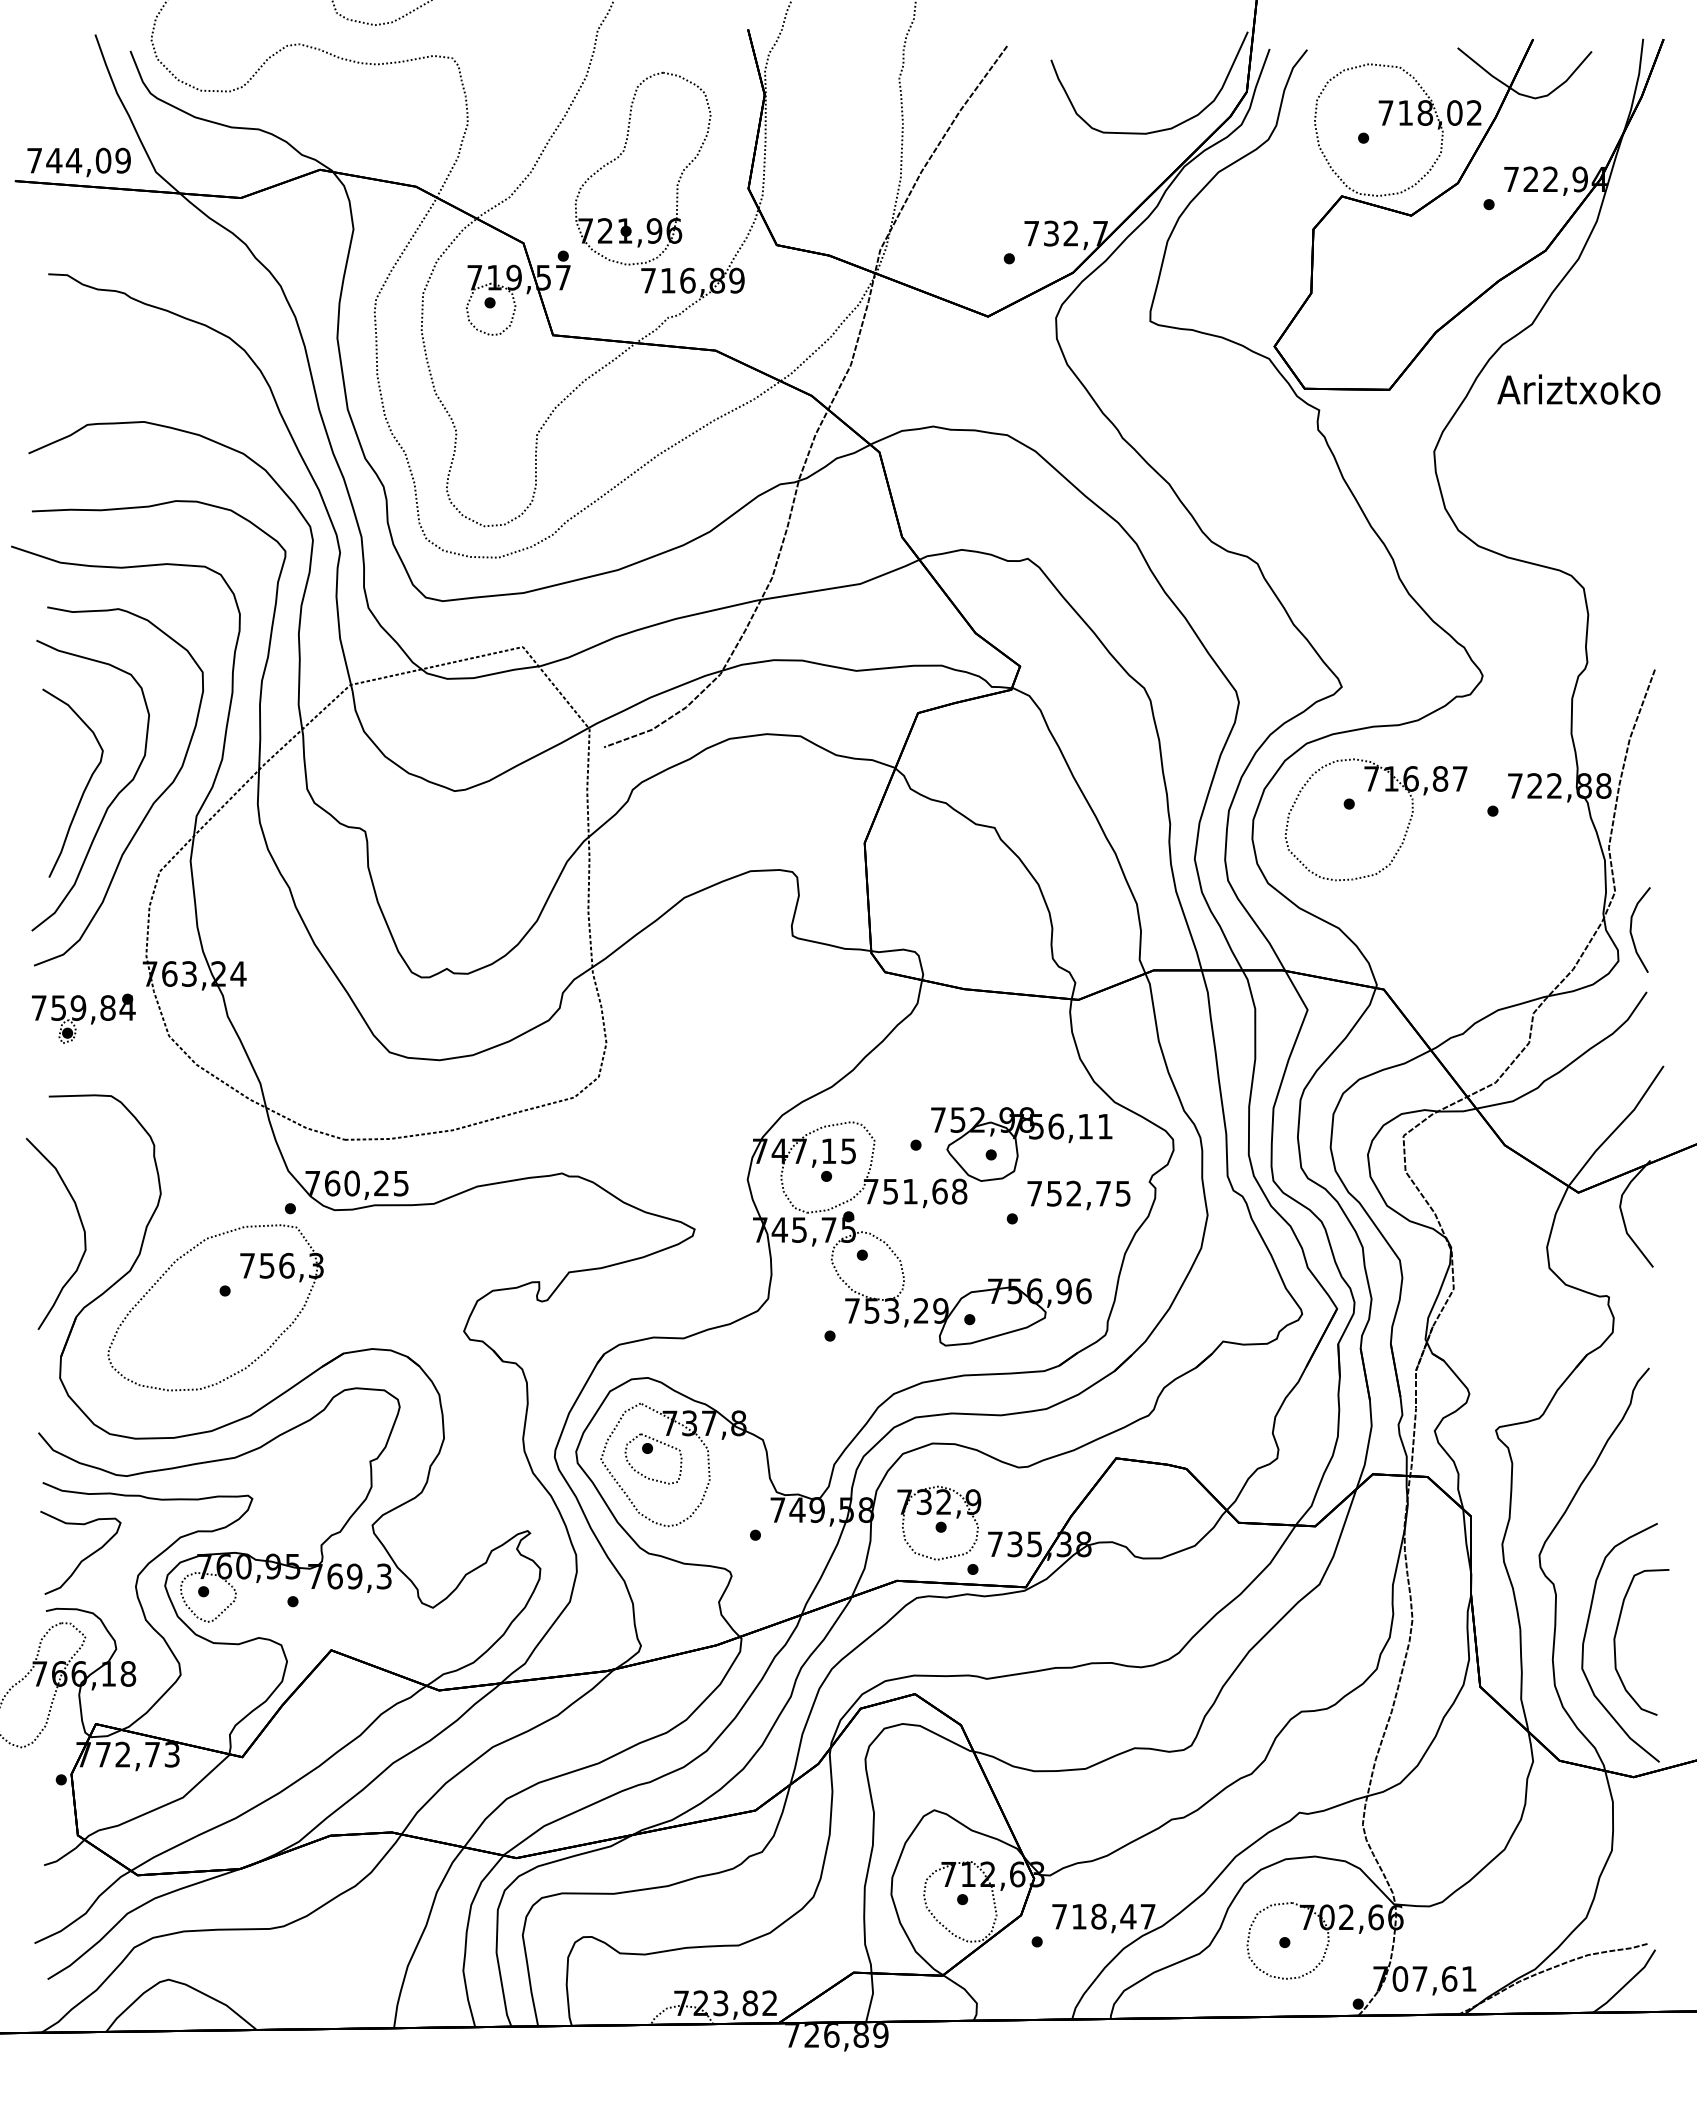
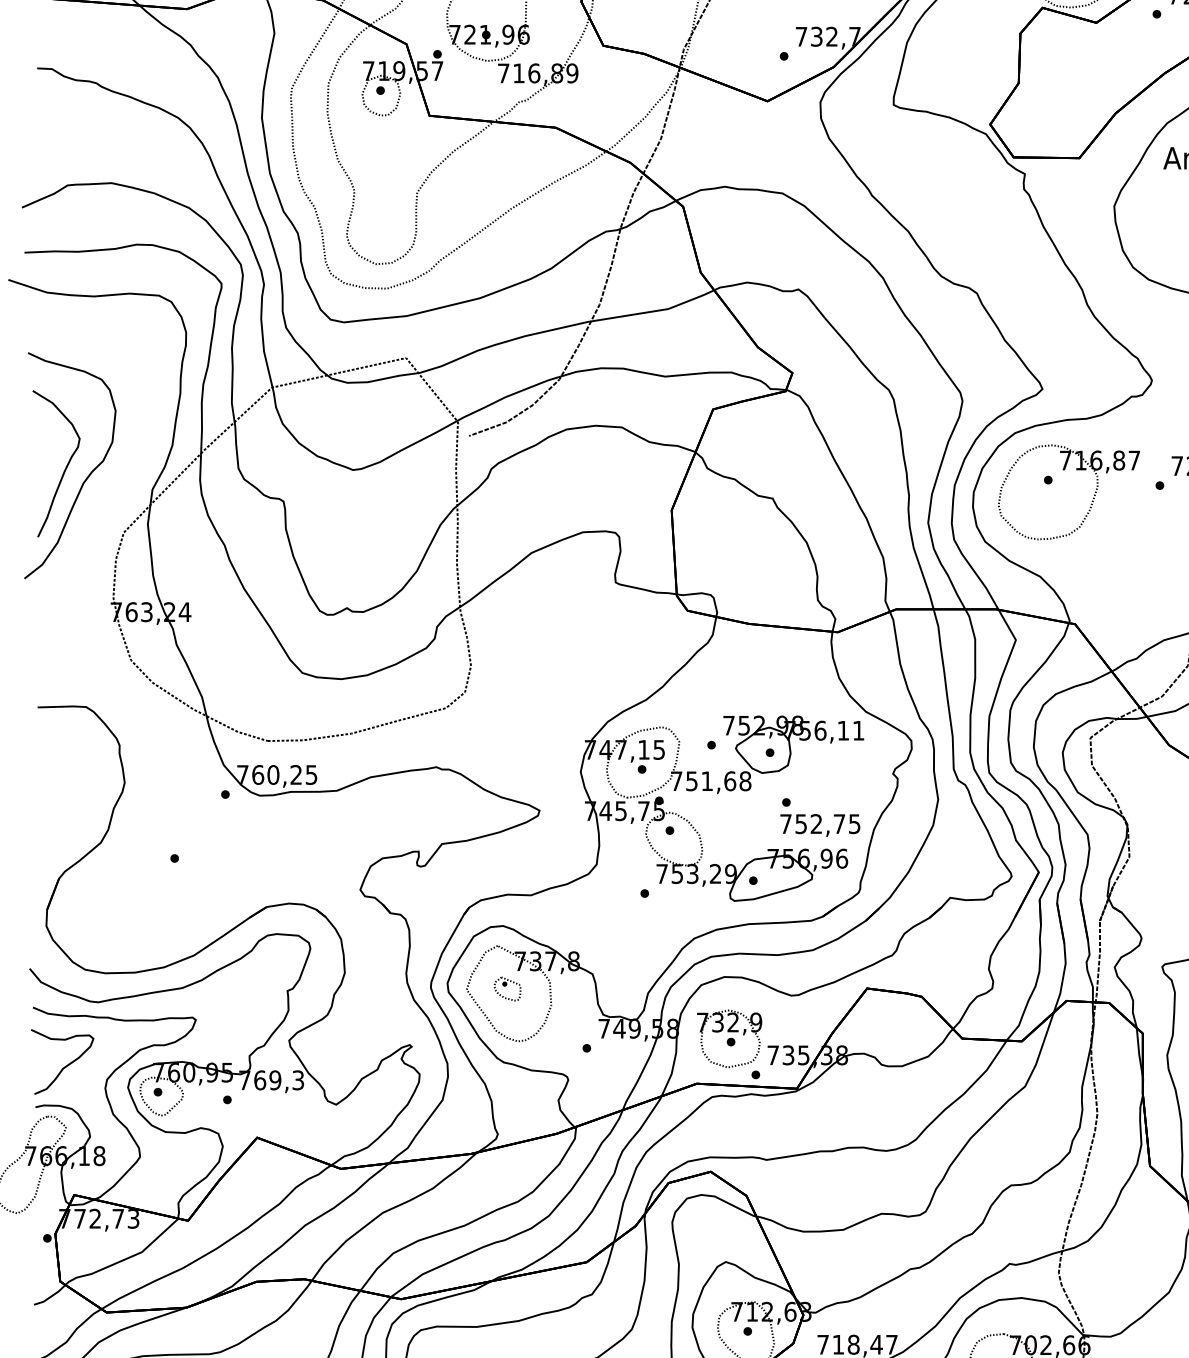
curve: (151, 804) -> (117, 480), removed
part: (83, 1018) -> (64, 646), removed
text: (1078, 1195) -> (819, 825), moved
curve: (81, 1225) -> (63, 807), removed
part: (243, 1278) -> (188, 848), removed
part: (653, 1458) -> (507, 988), size x0.6

